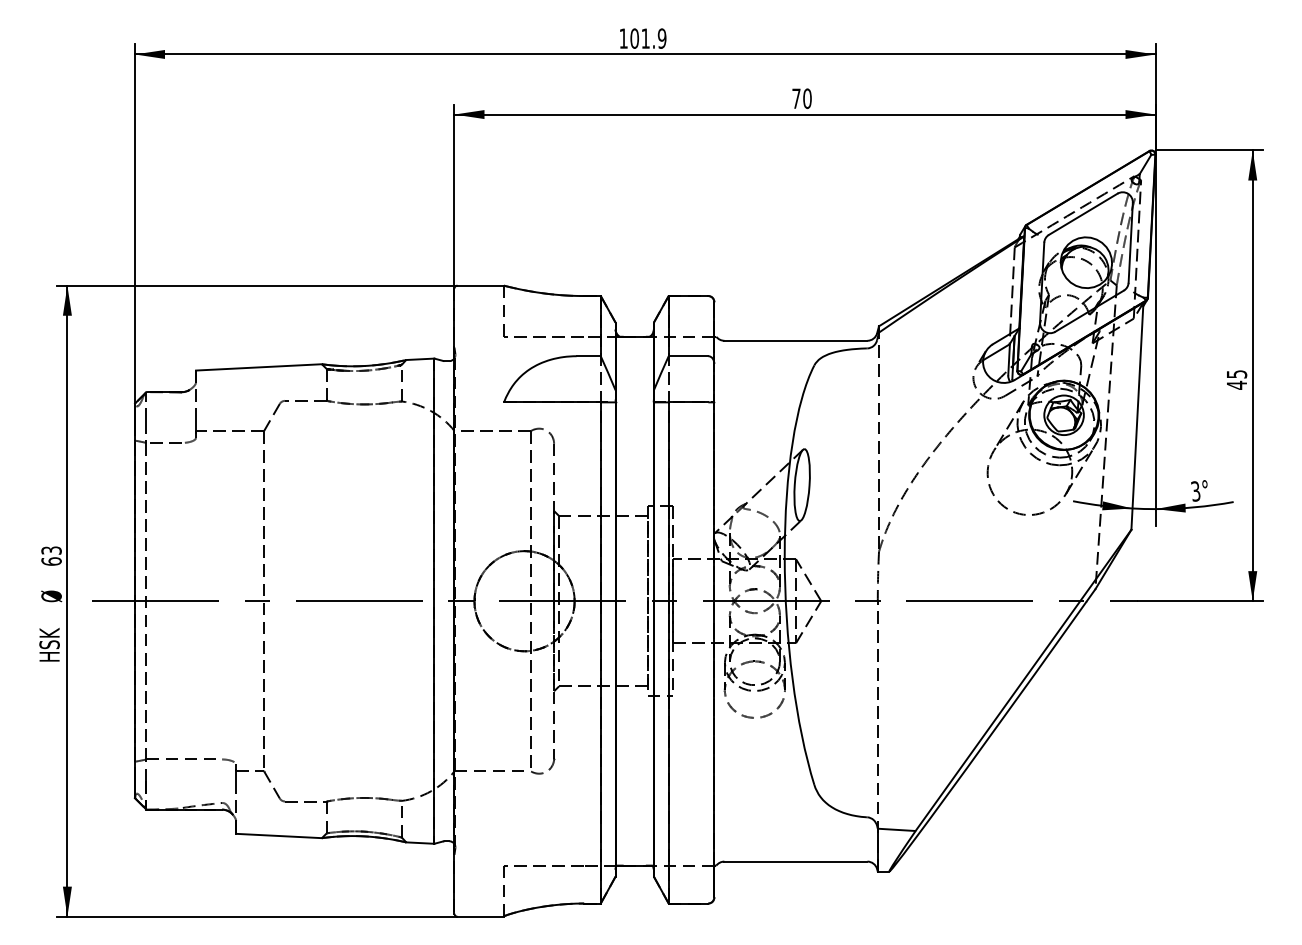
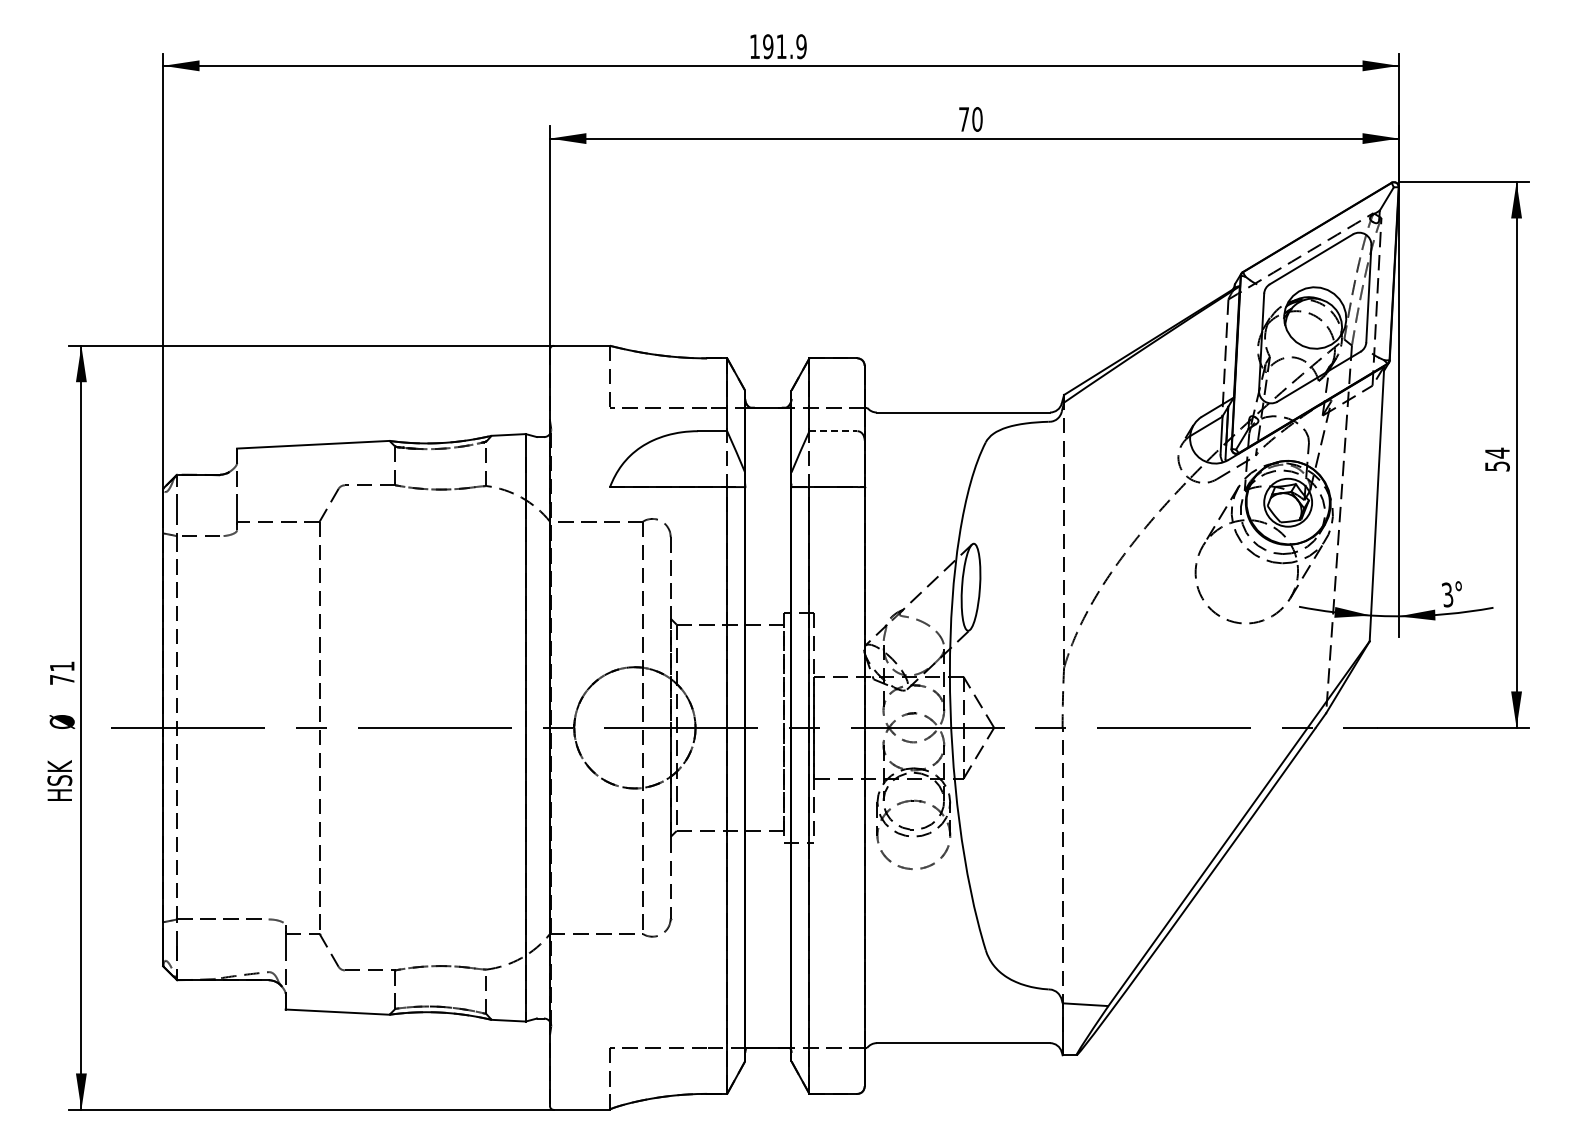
text: (634, 38) -> (768, 46), 101.9 -> 191.9
line: (688, 356) -> (833, 431), solid -> dashed
text: (1236, 379) -> (1497, 459), 45 -> 54
text: (50, 555) -> (61, 672), 63 -> 71

